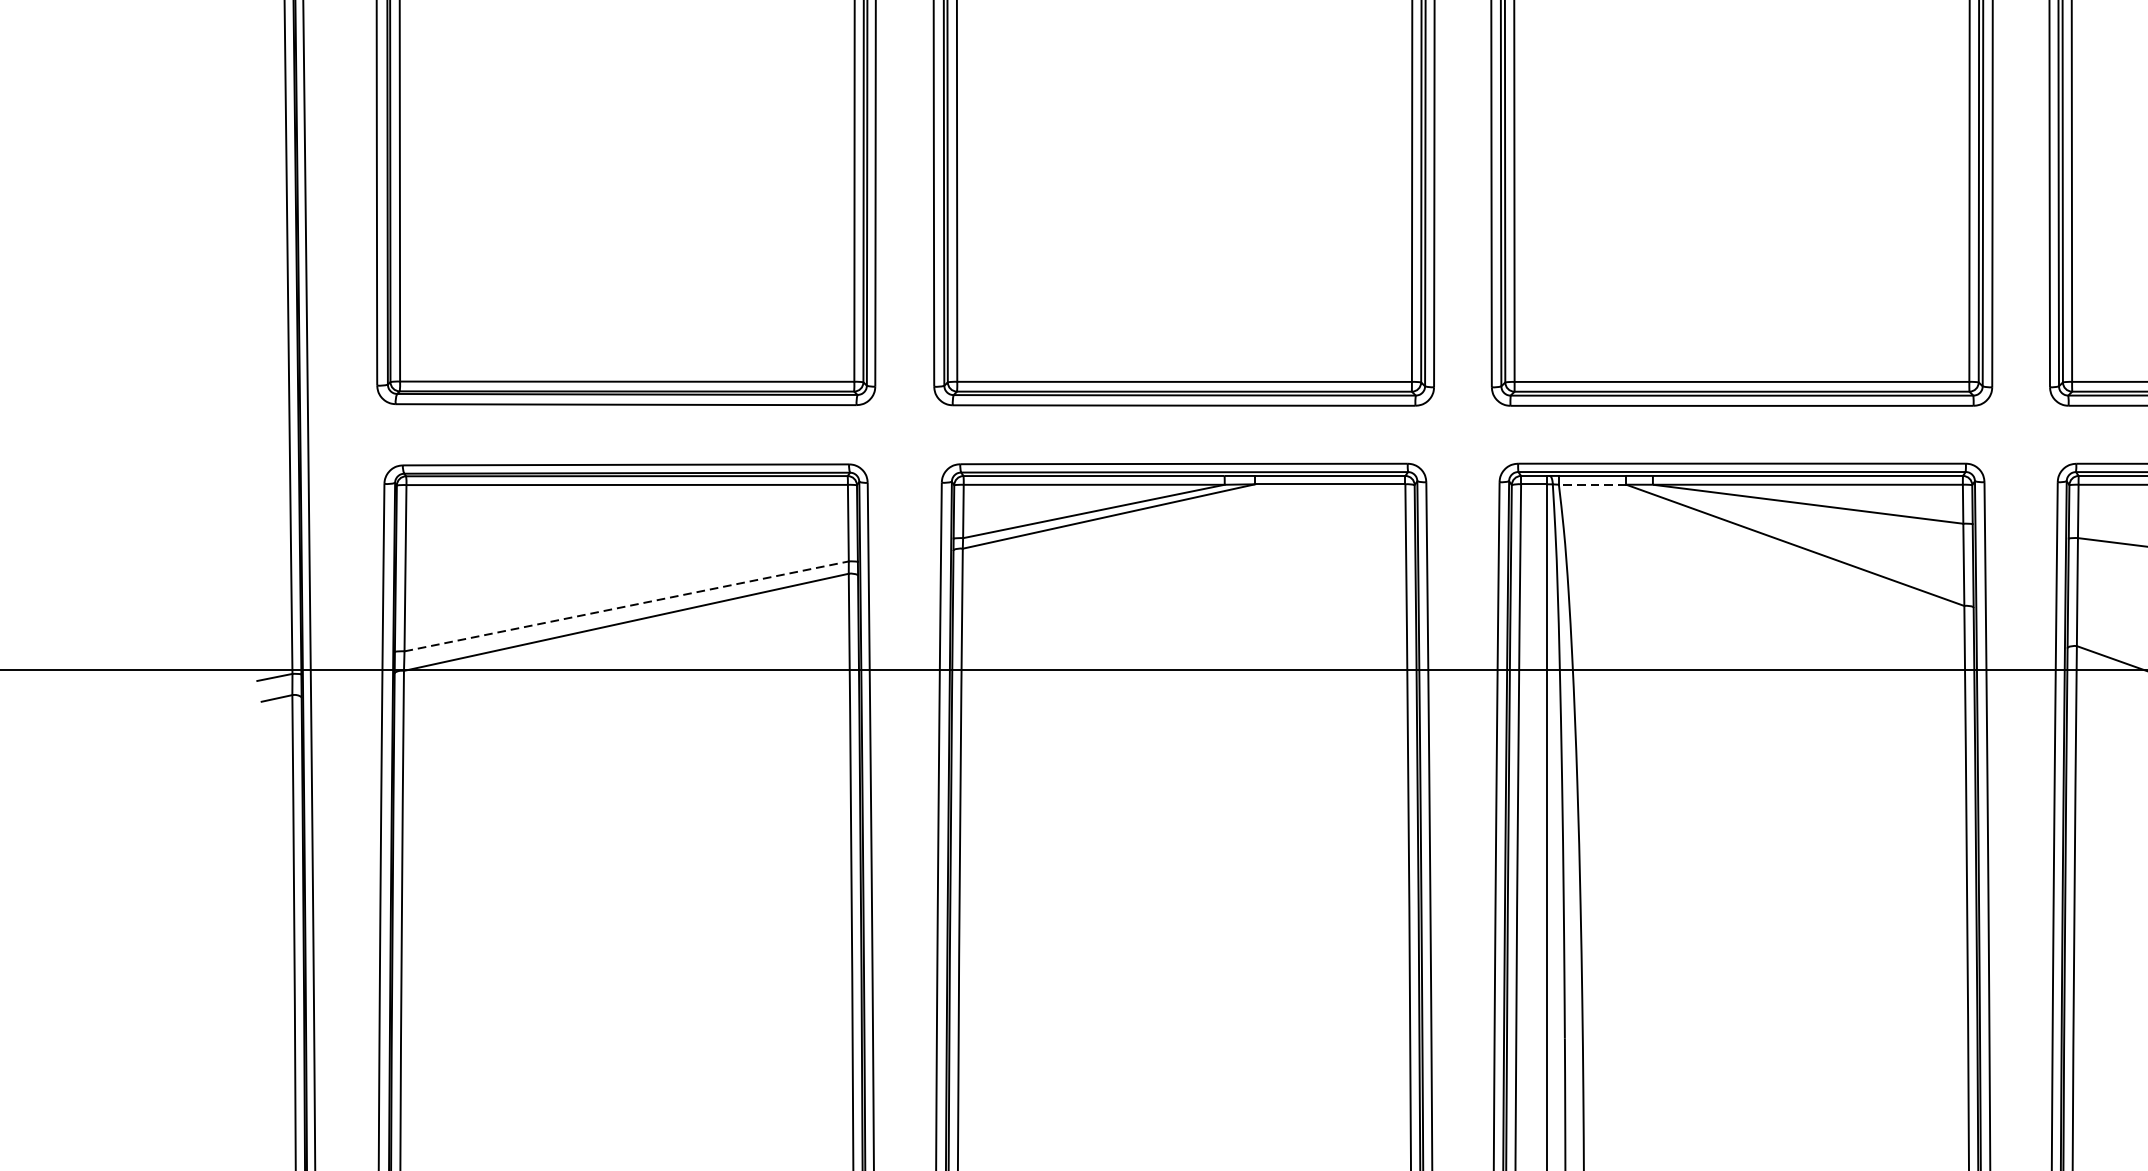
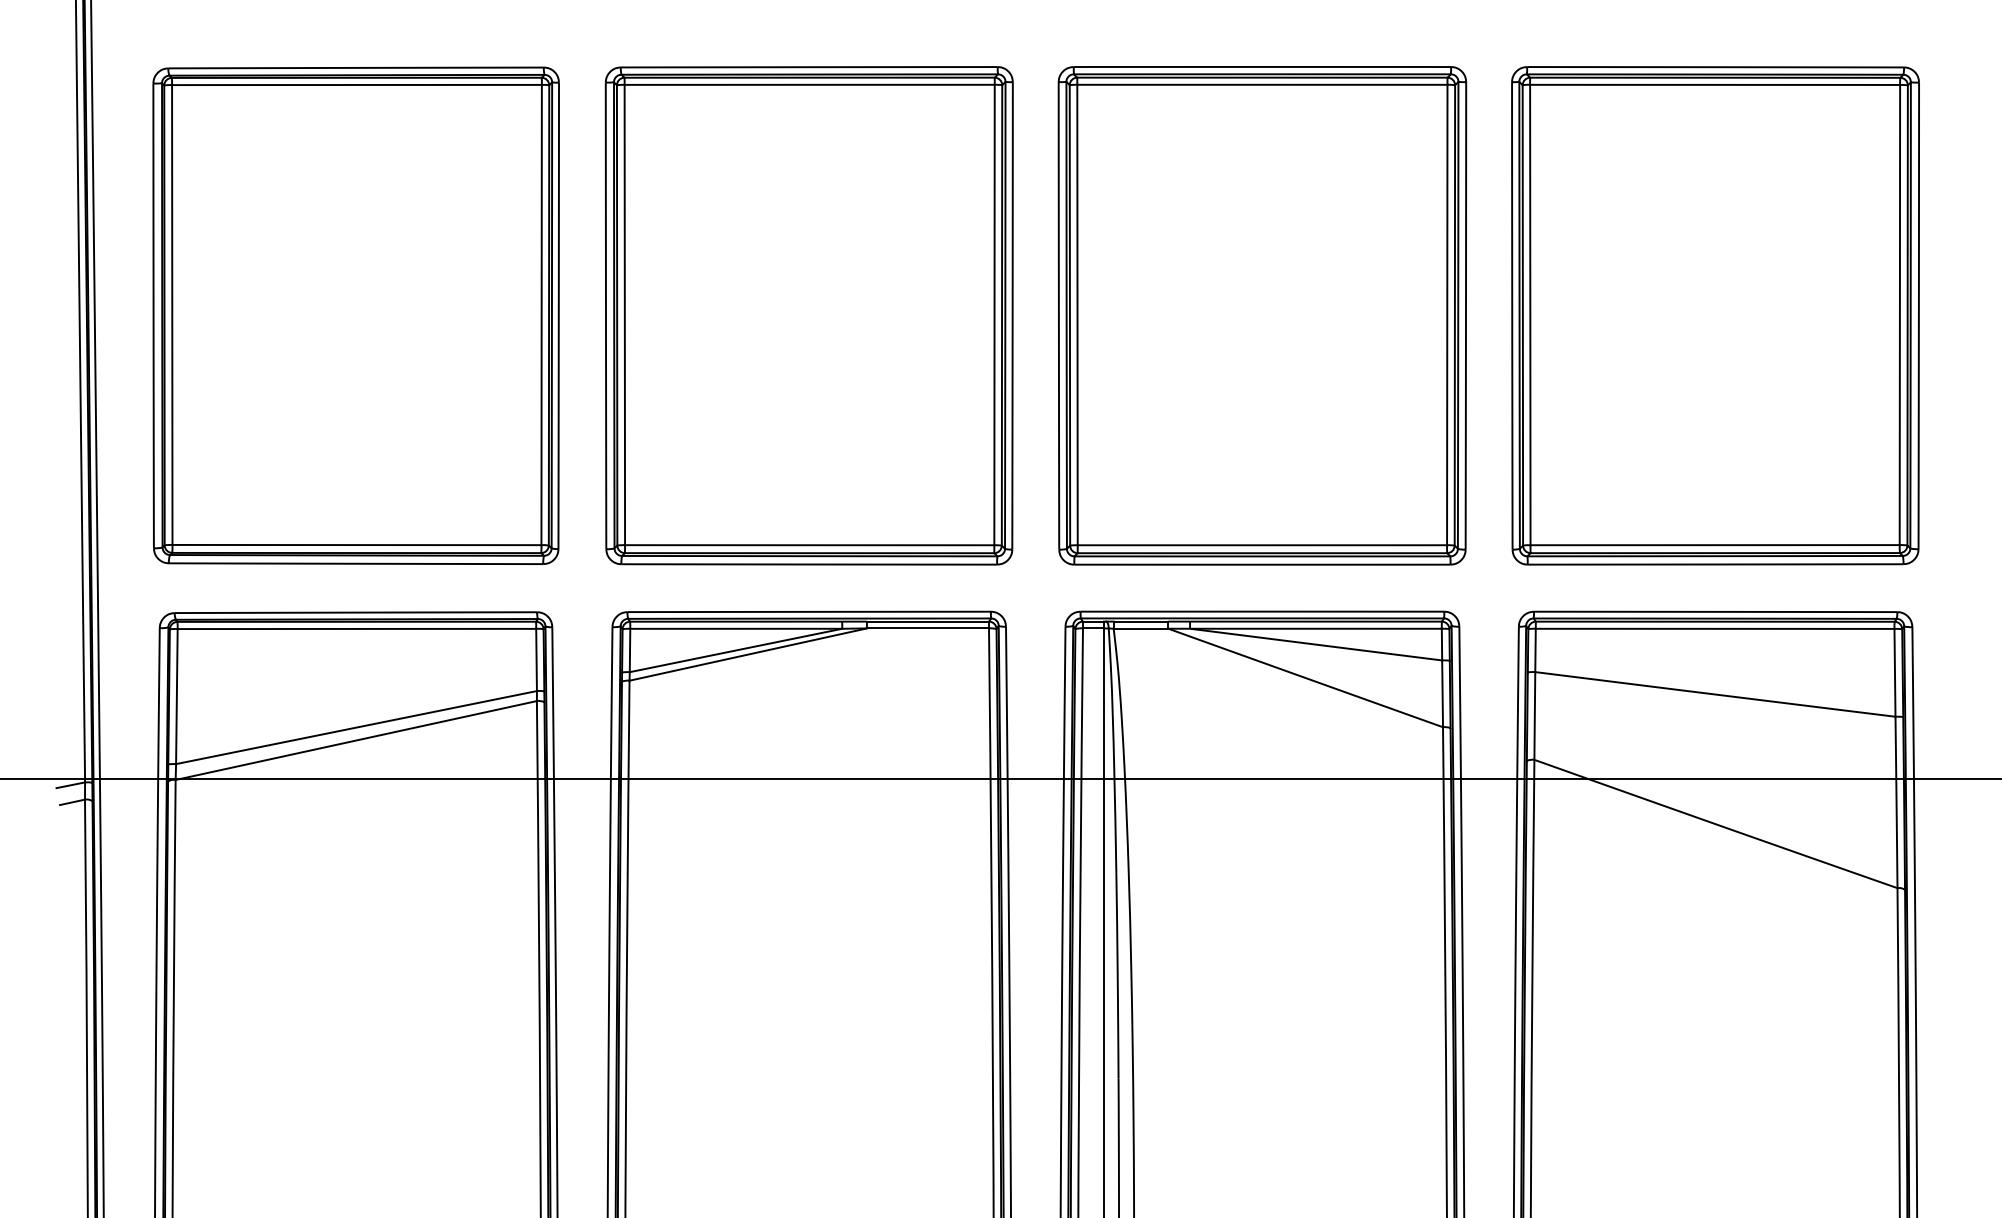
line: (1591, 484) -> (1140, 628), dashed -> solid
line: (627, 606) -> (357, 727), dashed -> solid

